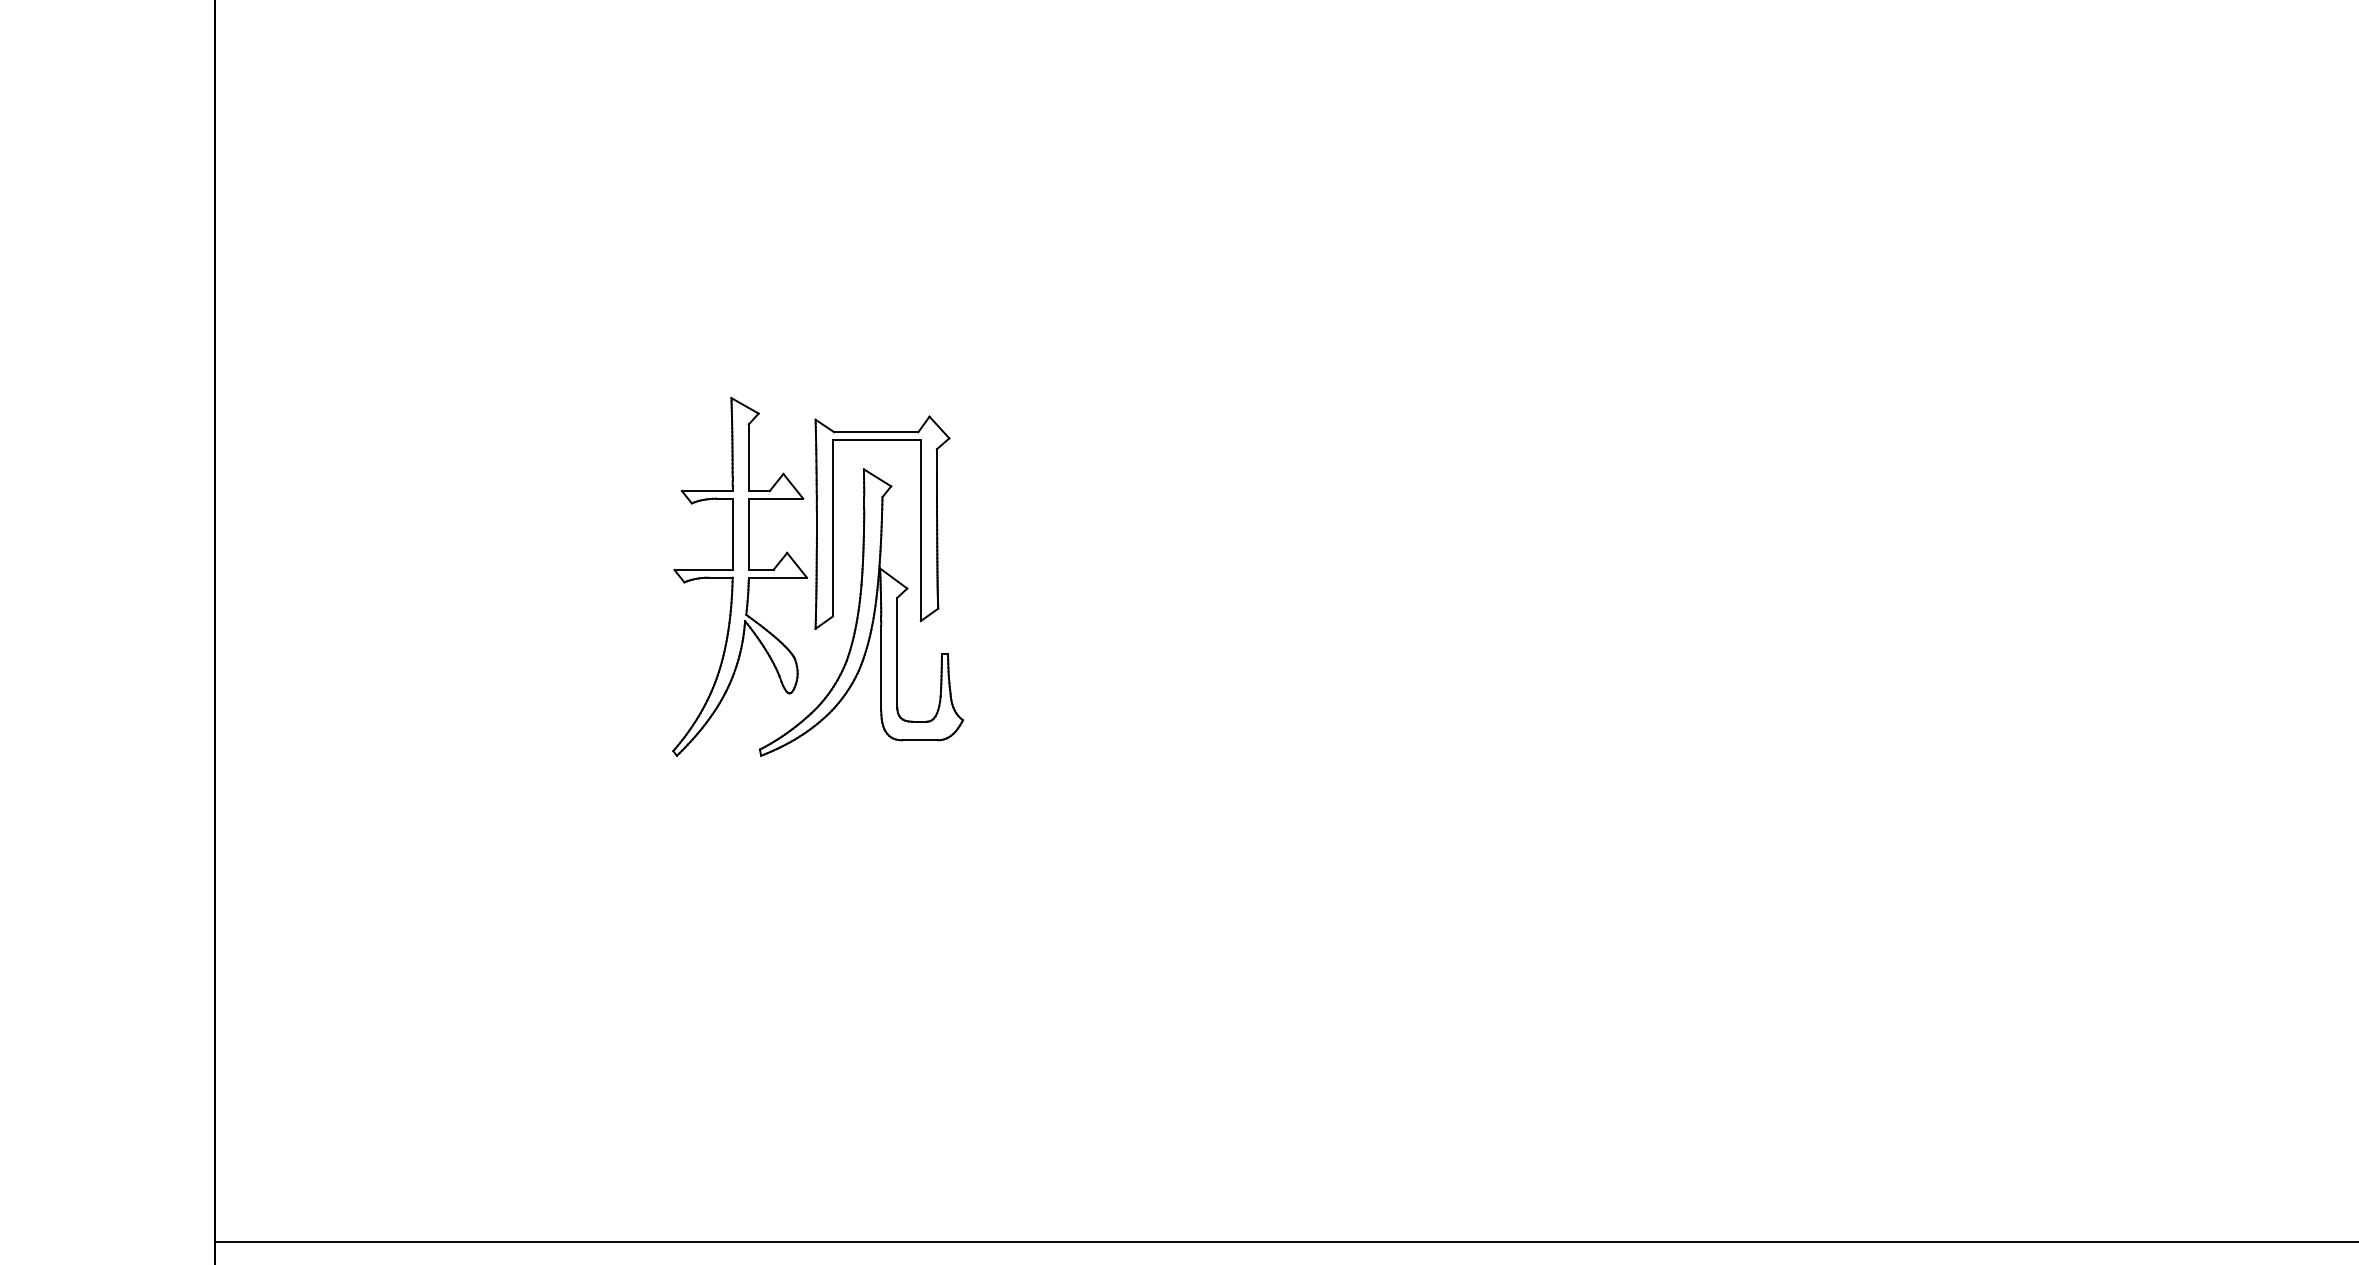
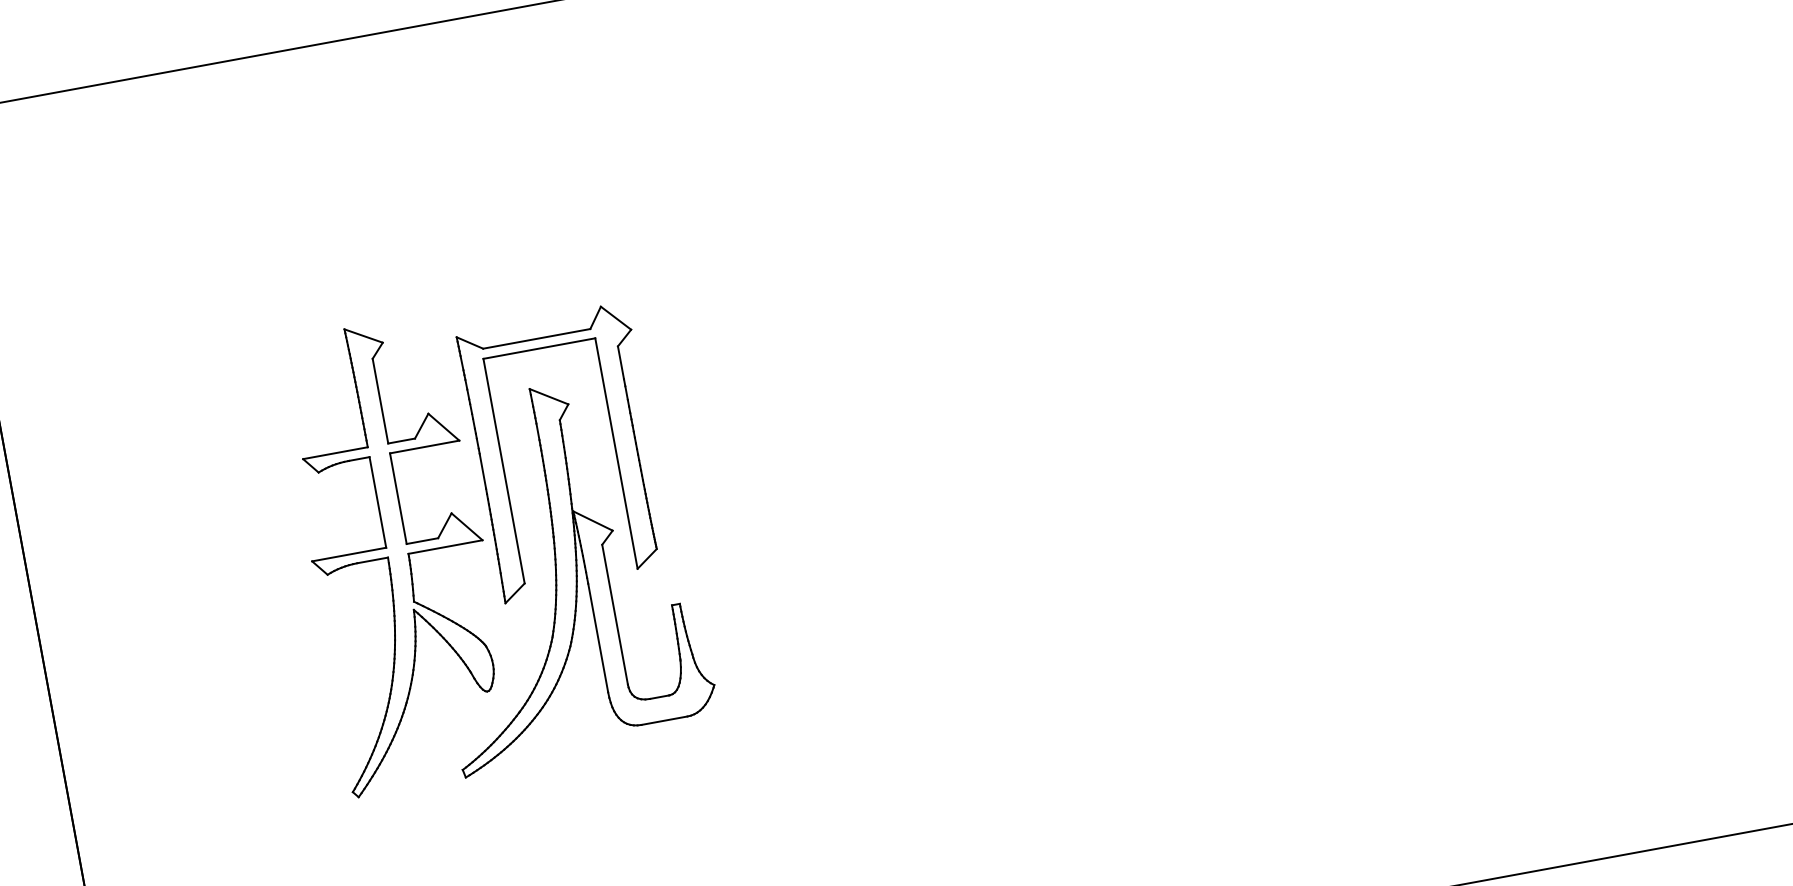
part: (817, 576) -> (495, 536), size x1.67

